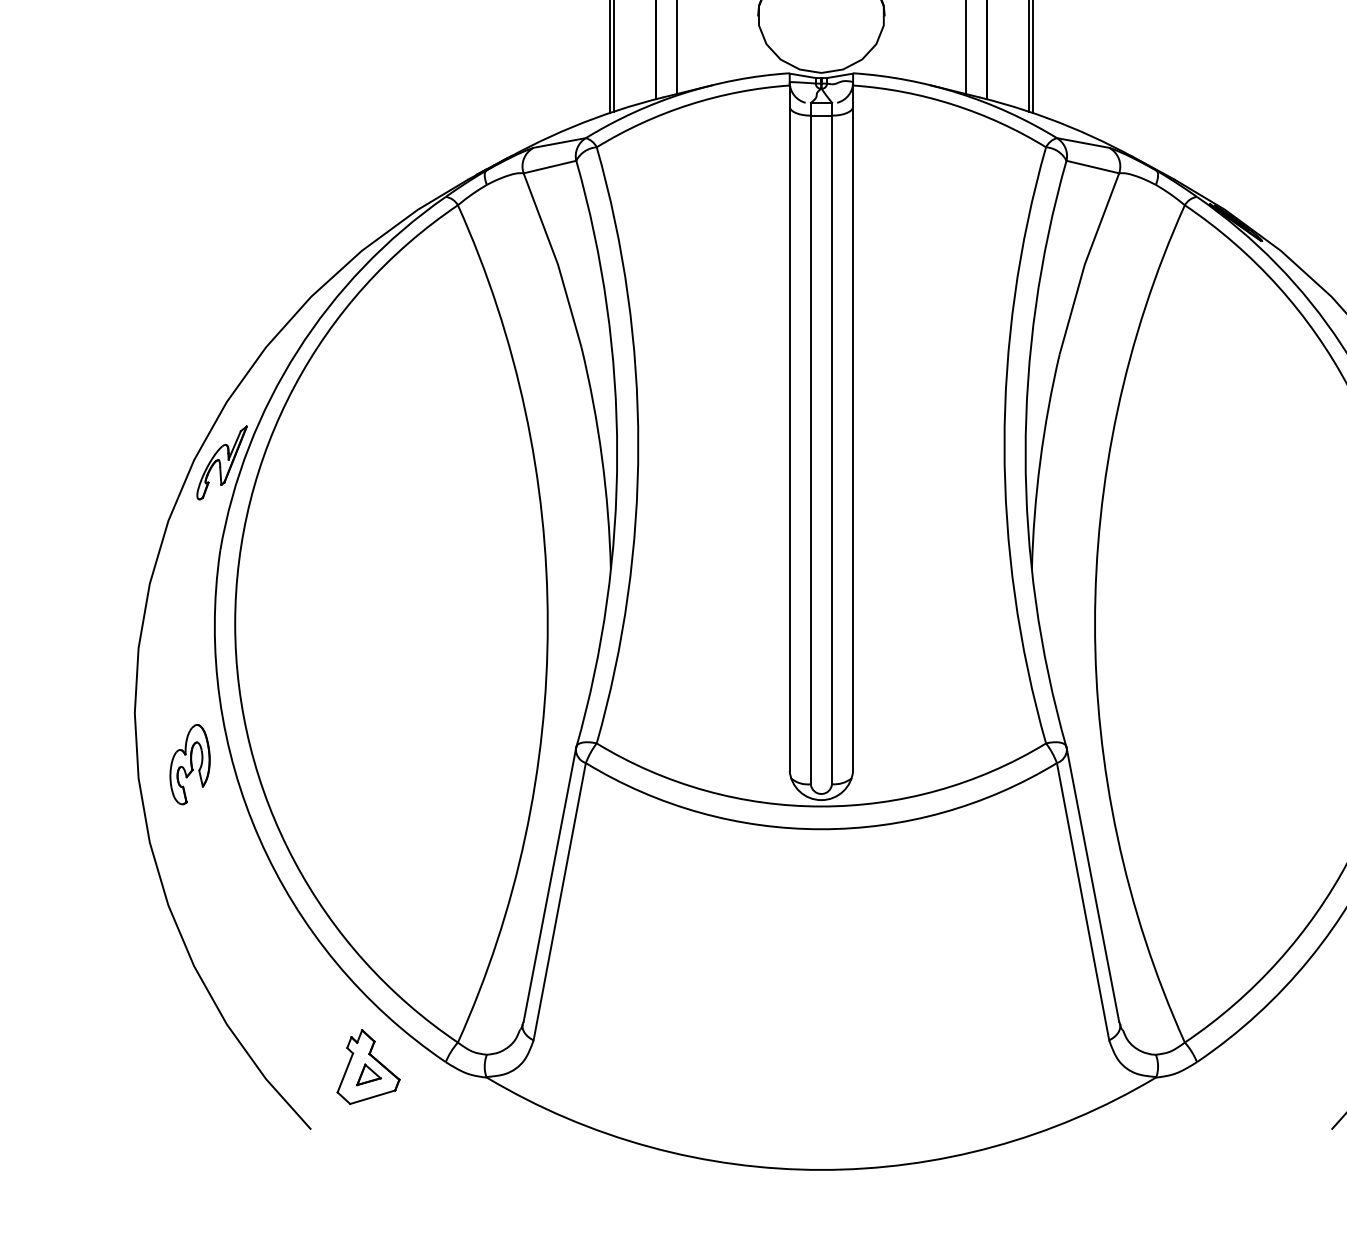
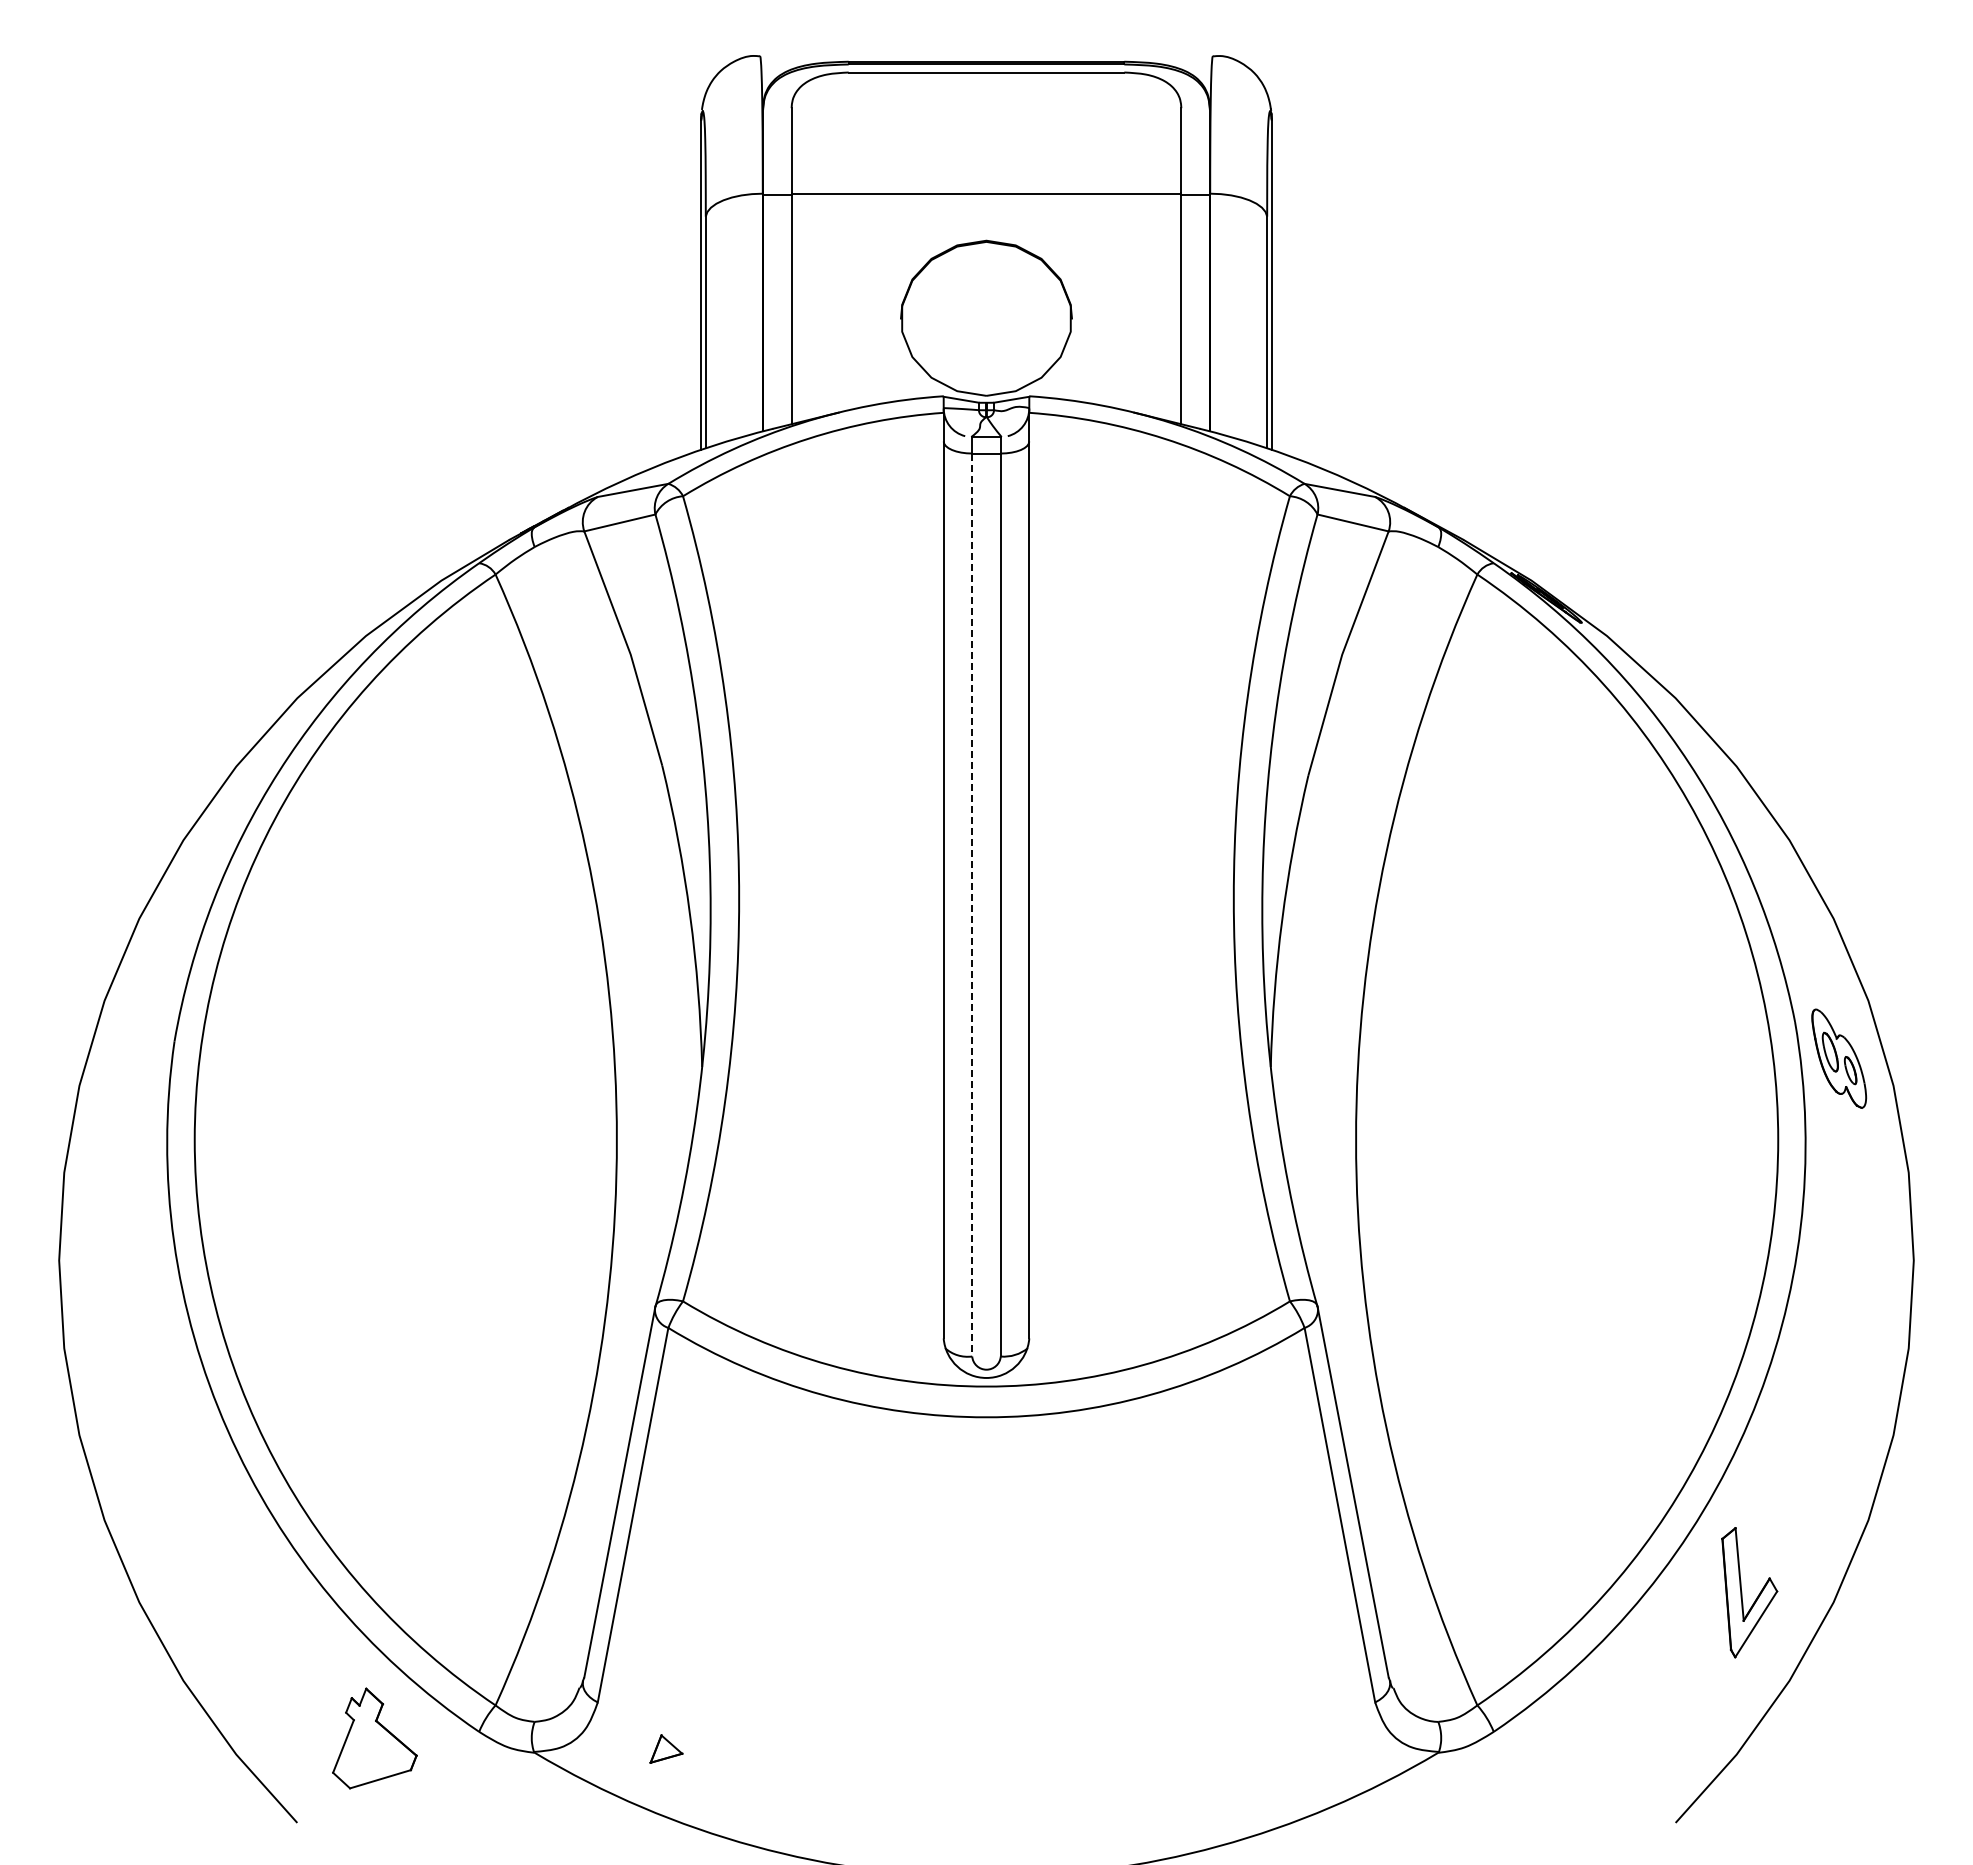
line: (811, 450) -> (972, 905), solid -> dashed
part: (221, 462) -> (176, 922), removed
part: (189, 764) -> (133, 1329), removed
part: (369, 1074) -> (666, 1748), moved

